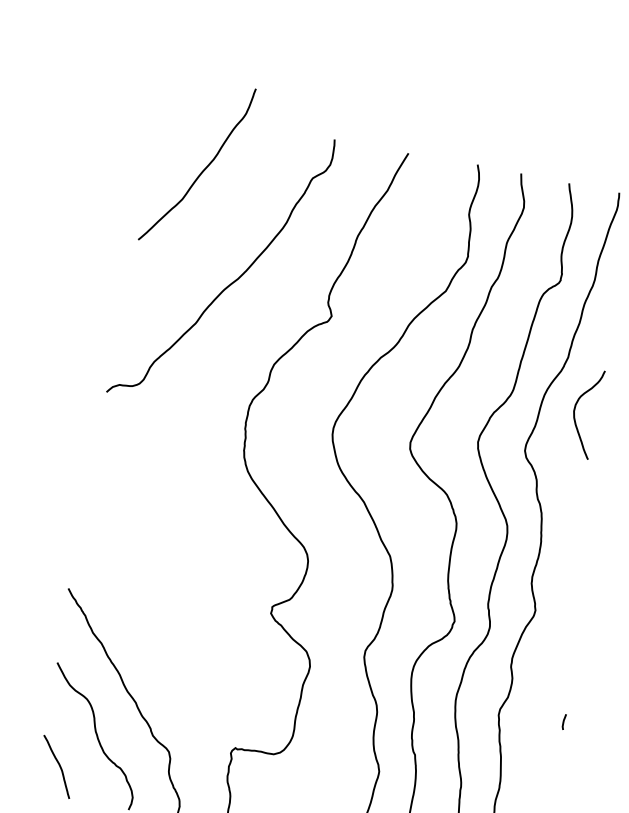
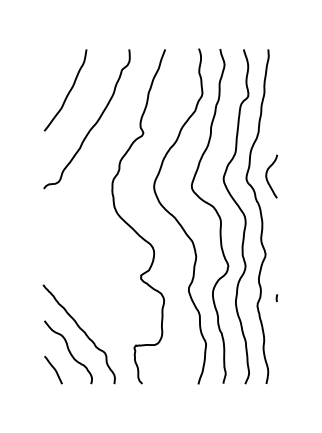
curve: (202, 167) -> (68, 91), moved
curve: (576, 411) -> (267, 176), moved
curve: (563, 722) -> (276, 298), moved

